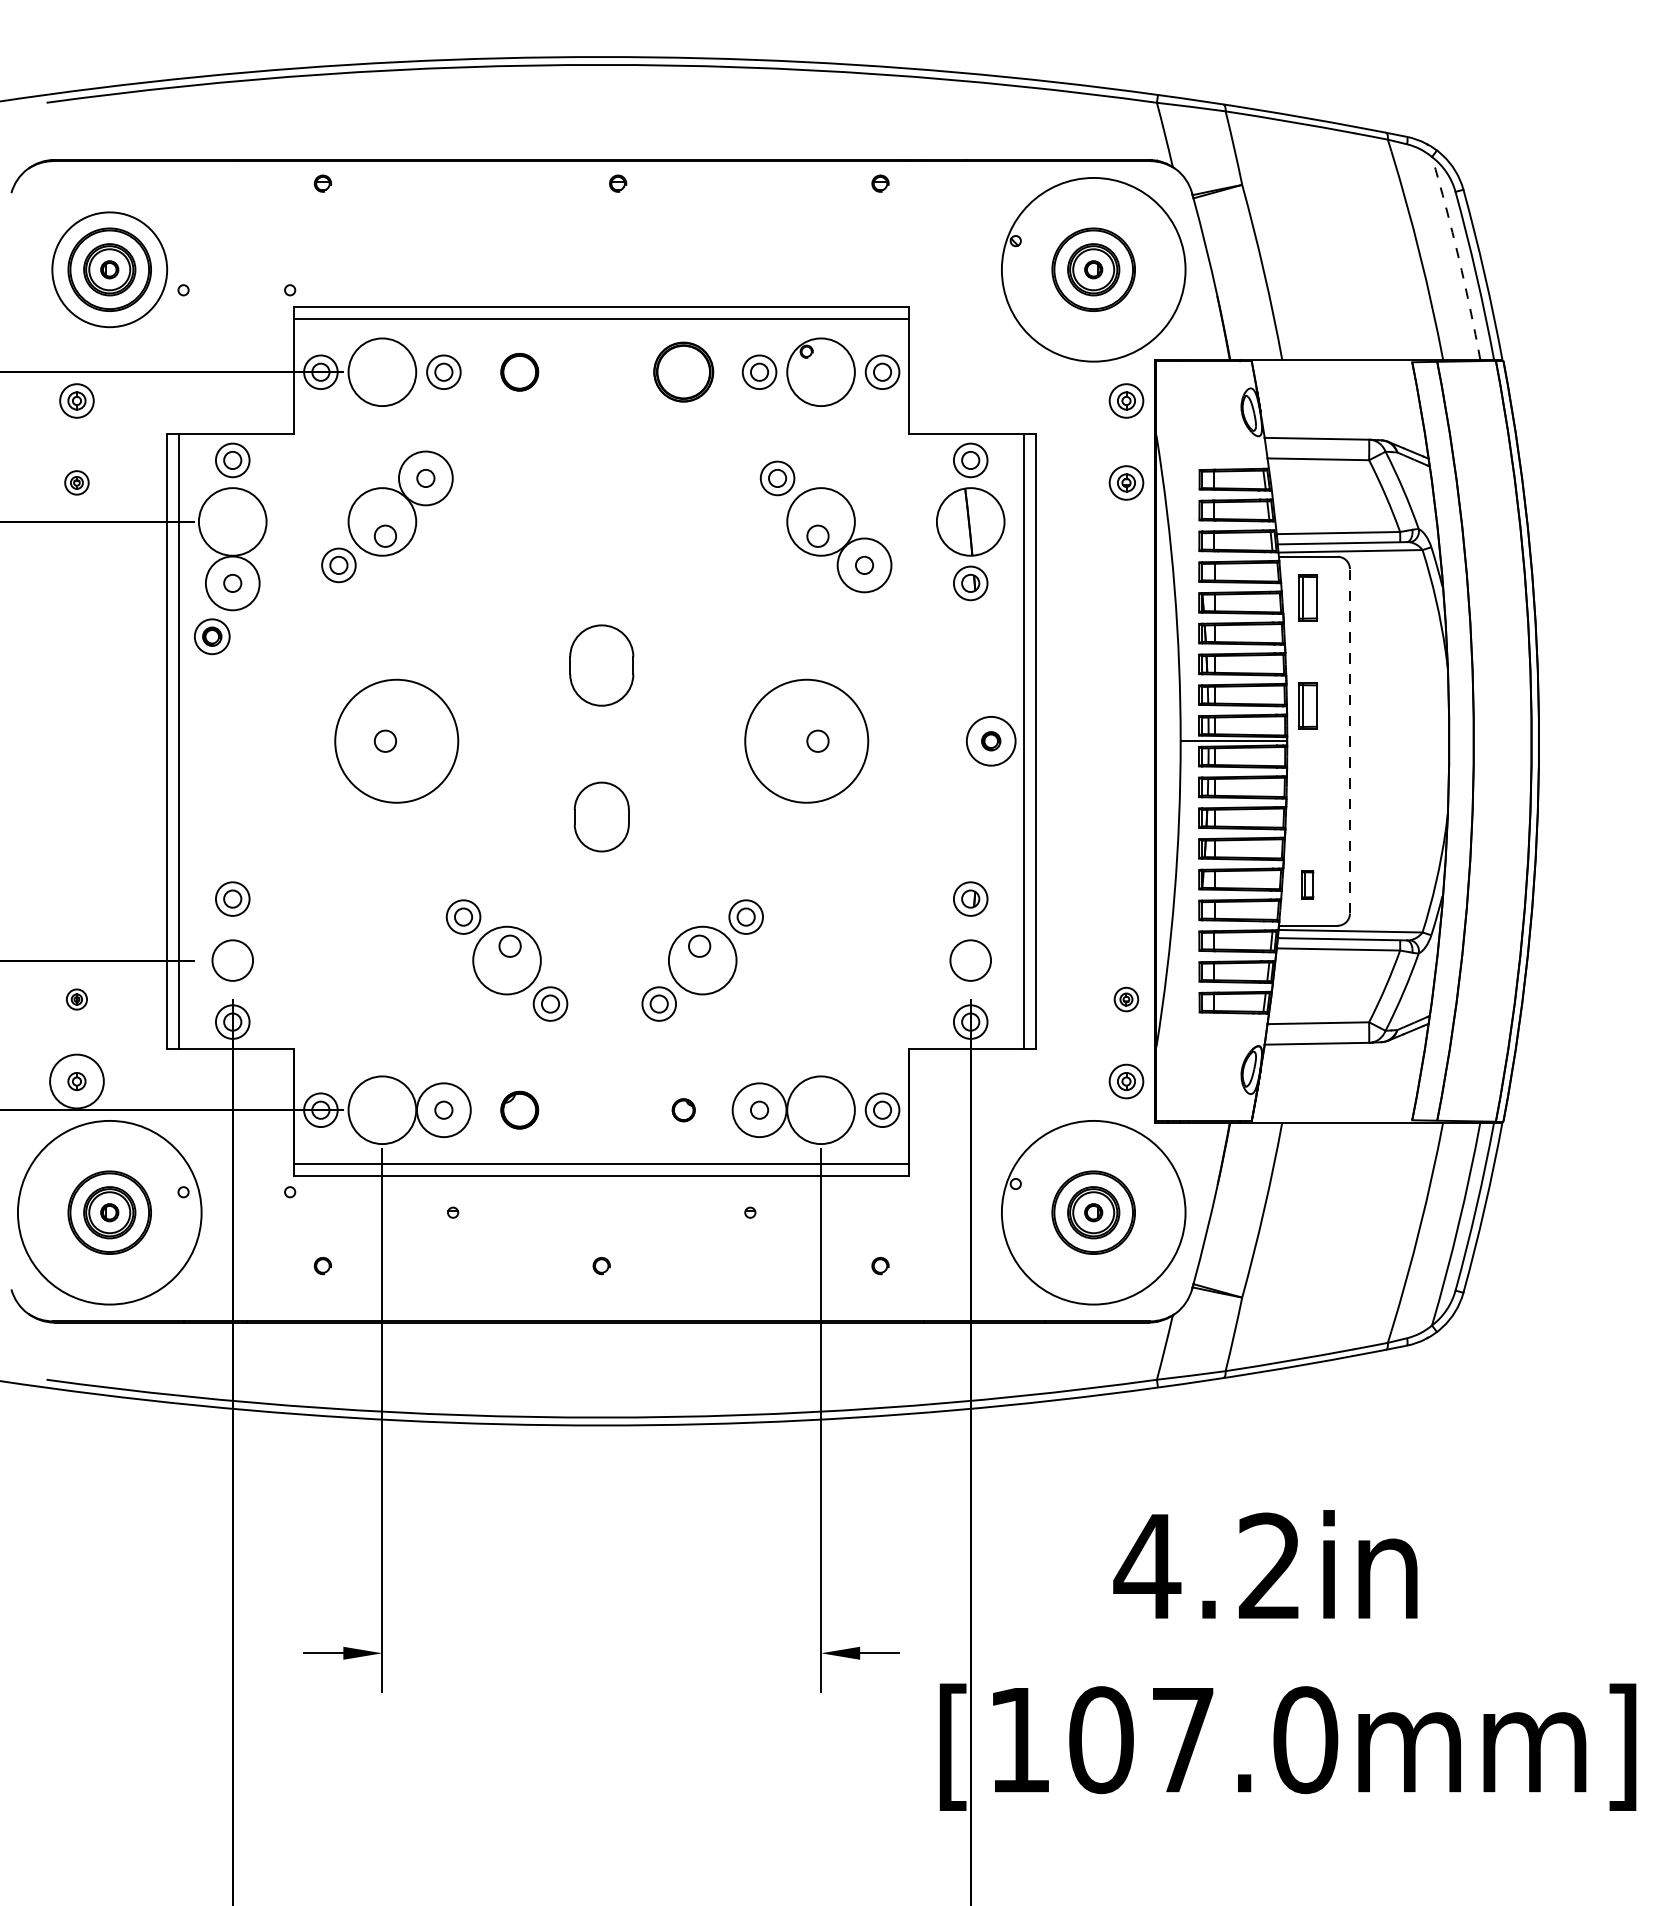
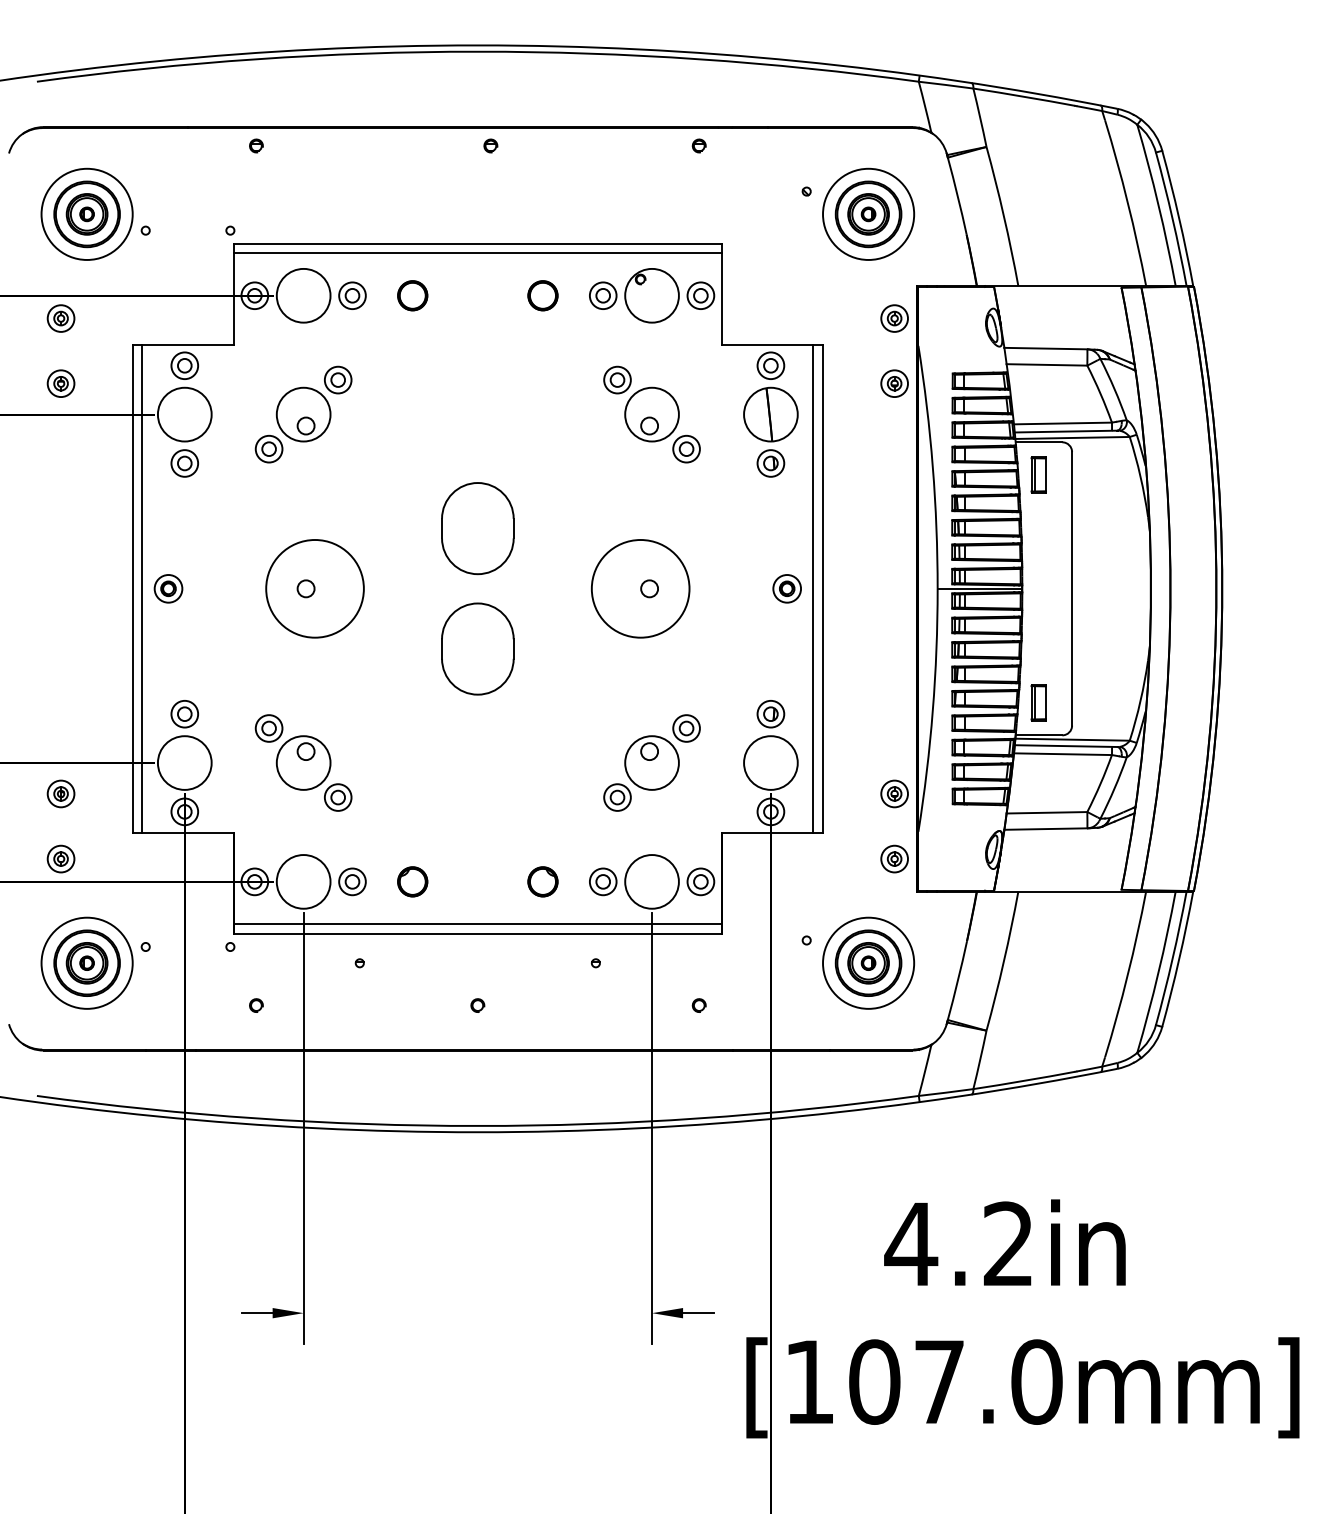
arc: (1458, 257) -> (1158, 204), dashed -> solid
circle: (1093, 268) -> (868, 213), size x0.62
part: (683, 371) -> (542, 295), size x0.62
circle: (425, 477) -> (337, 379), size x0.62
part: (76, 482) -> (60, 383), size x1.43
circle: (864, 564) -> (686, 448), size x0.62
circle: (232, 583) -> (184, 463), size x0.62
part: (212, 636) -> (168, 588), moved
part: (601, 665) -> (477, 528), size x1.43
part: (1307, 705) -> (1038, 560), removed
circle: (991, 740) -> (787, 588), size x0.71
line: (1350, 740) -> (1072, 588), dashed -> solid
part: (601, 816) -> (477, 648), size x1.67
part: (1307, 884) -> (1038, 702), size x1.67
circle: (232, 959) -> (184, 762), size x1.67
part: (506, 959) -> (303, 762), moved
part: (702, 959) -> (651, 762), moved
circle: (970, 959) -> (770, 762), size x1.67
part: (76, 998) -> (60, 793), size x1.67
part: (1126, 998) -> (894, 793), size x1.43
circle: (76, 1080) -> (60, 858), size x0.62
circle: (443, 1109) -> (352, 881), size x0.62
part: (683, 1109) -> (542, 881), size x1.67
circle: (758, 1109) -> (602, 881), size x0.62
circle: (108, 1211) -> (86, 962), size x0.62
circle: (1093, 1211) -> (868, 962), size x0.62

